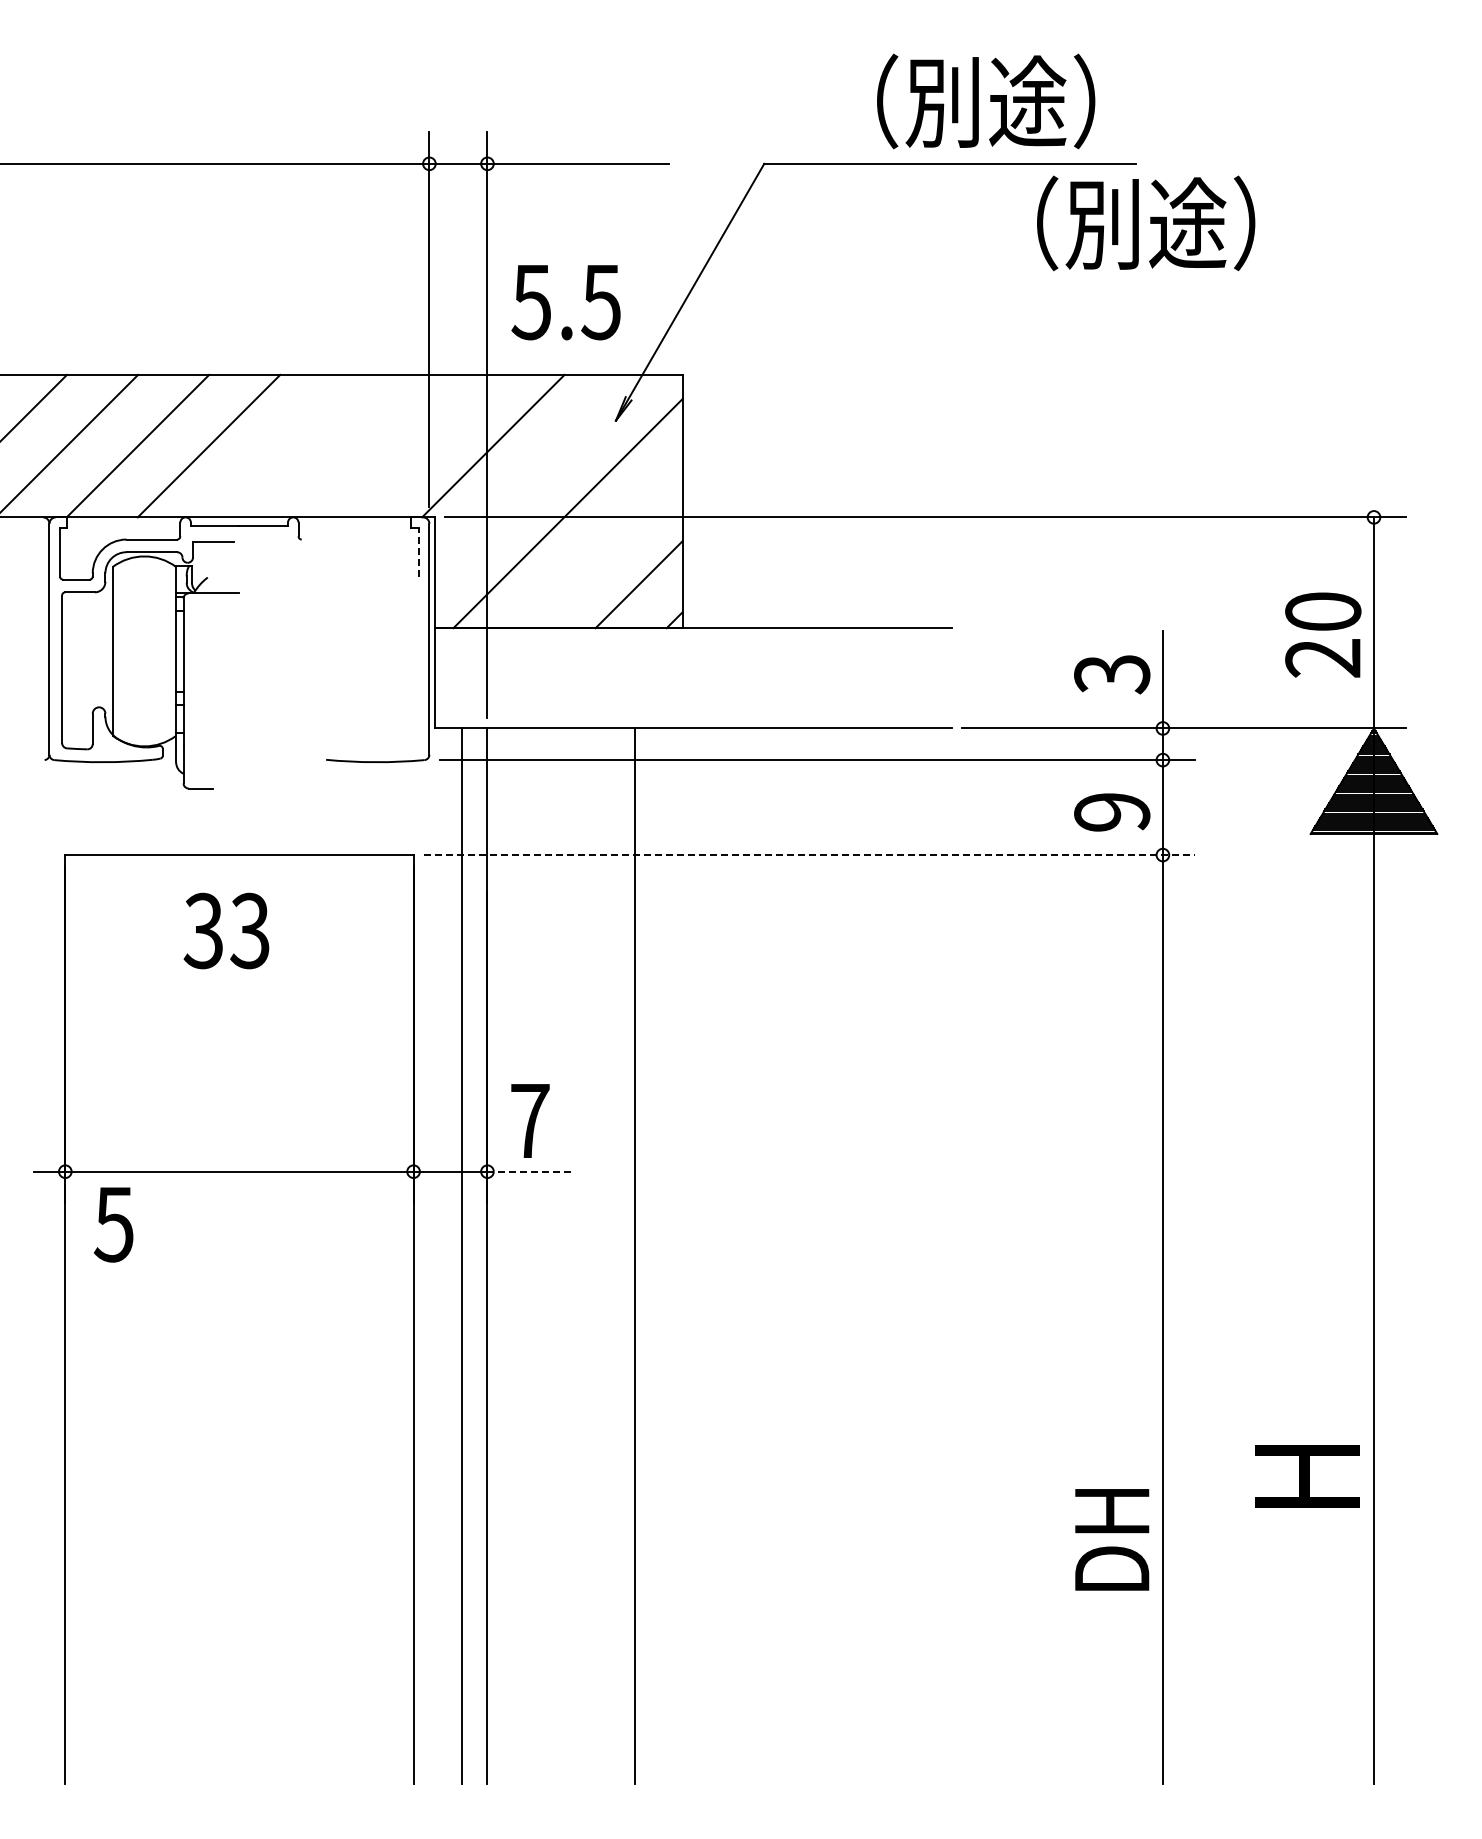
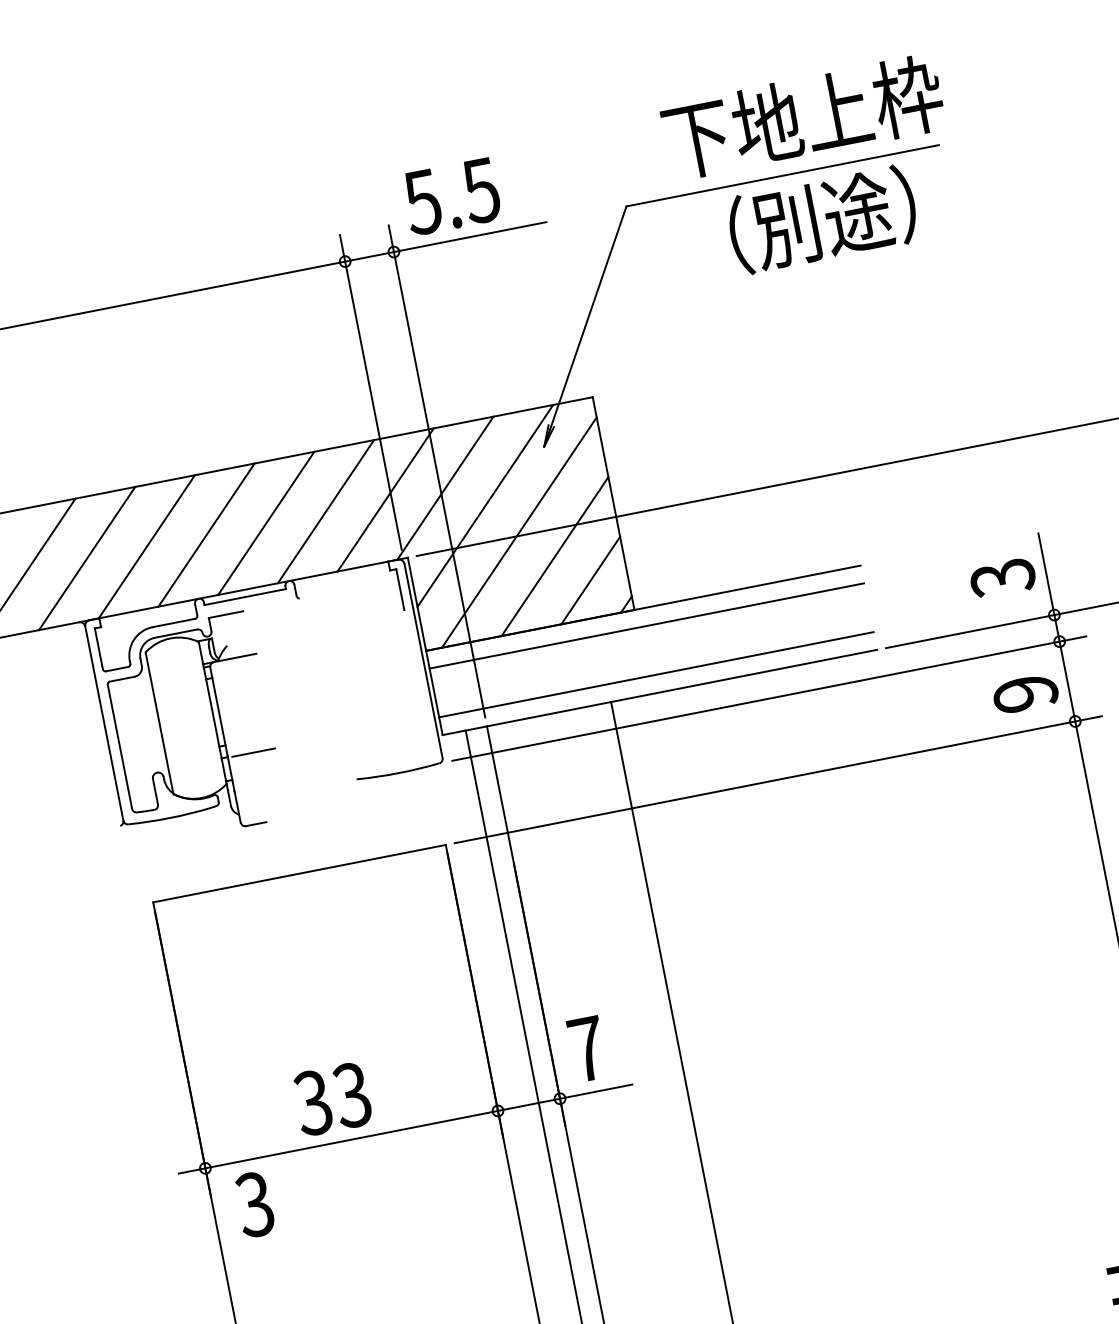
text: (986, 101) -> (802, 117), （別途） -> 下地上枠
text: (1146, 223) -> (823, 219), moved
text: (565, 302) -> (451, 196), moved
line: (279, 445) -> (265, 522), added
line: (350, 445) -> (325, 511), added
line: (422, 445) -> (385, 499), added
line: (534, 474) -> (484, 505), added
line: (603, 549) -> (554, 556), added
line: (418, 551) -> (399, 589), dashed -> solid
line: (692, 649) -> (646, 626), added
line: (213, 706) -> (253, 753), added
line: (692, 707) -> (655, 674), added
line: (809, 855) -> (778, 780), dashed -> solid
text: (226, 930) -> (332, 1098), moved
line: (530, 1171) -> (596, 1091), dashed -> solid
text: (113, 1224) -> (254, 1204), 5 -> 3

